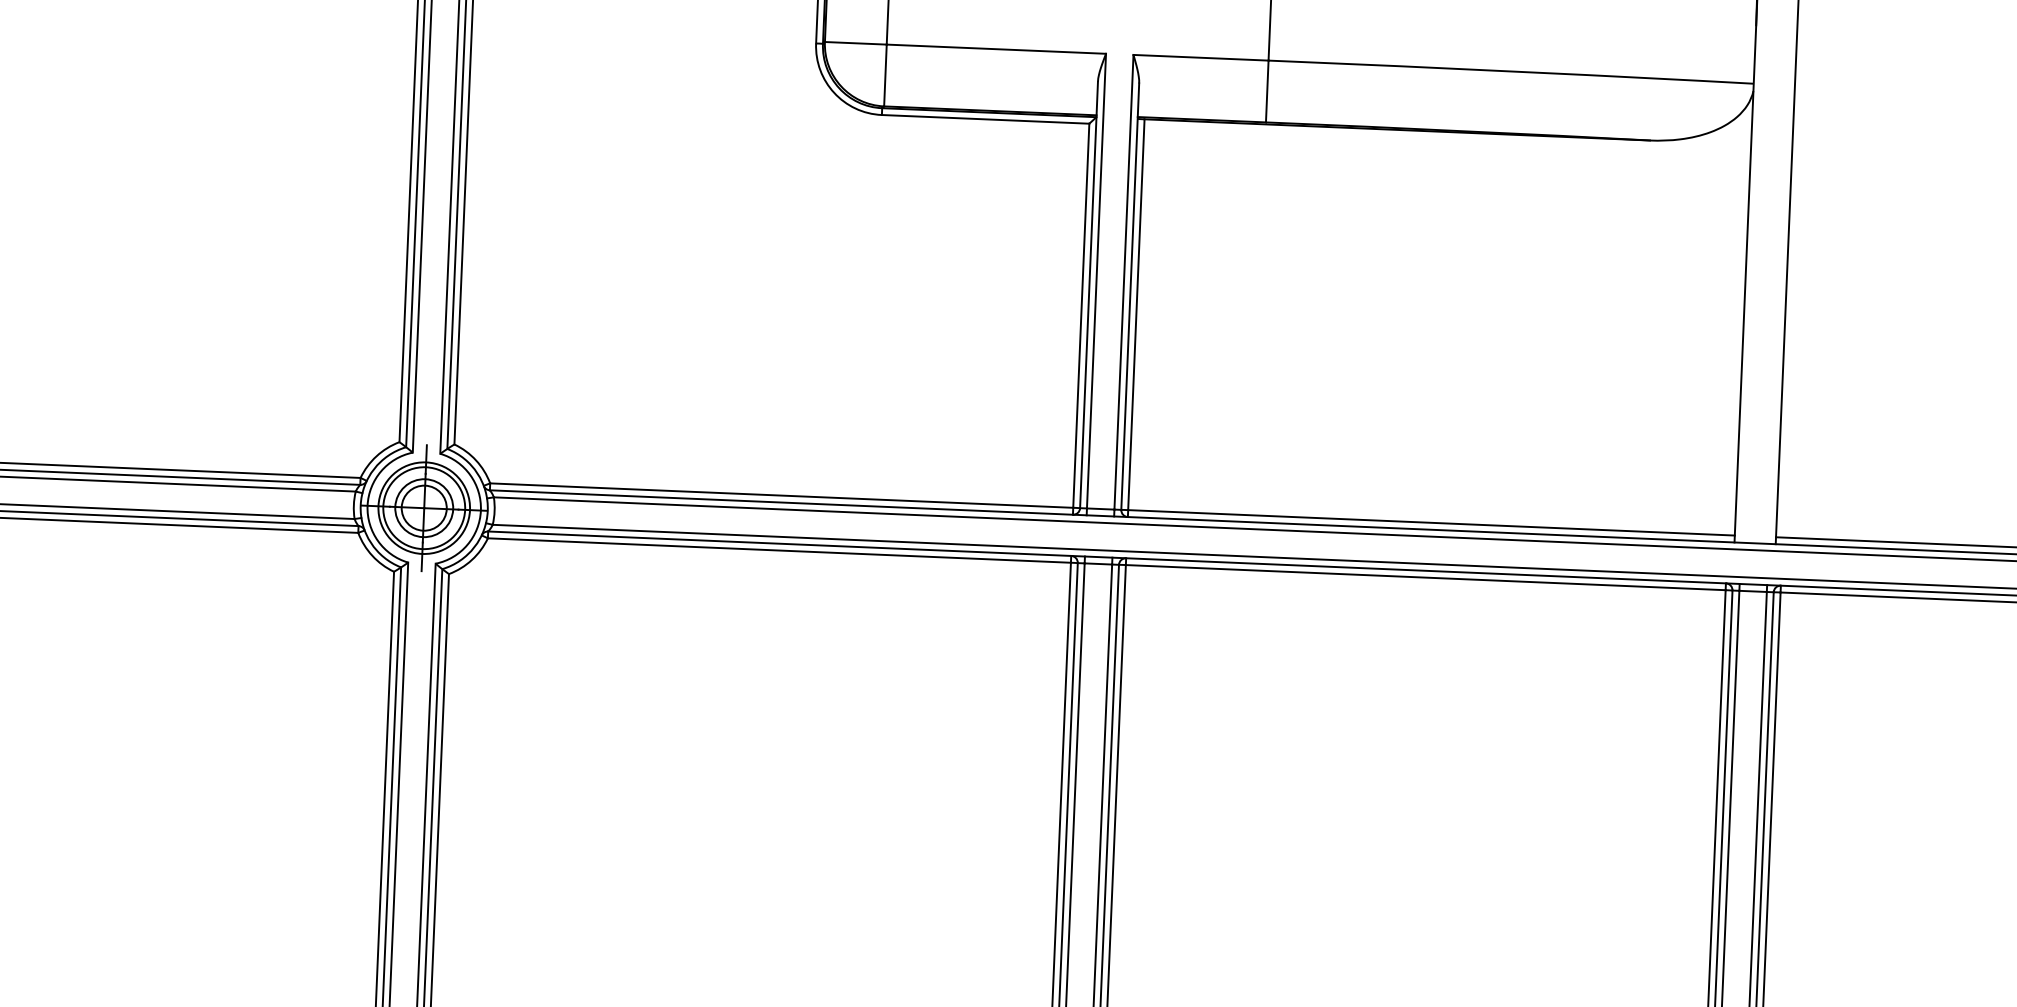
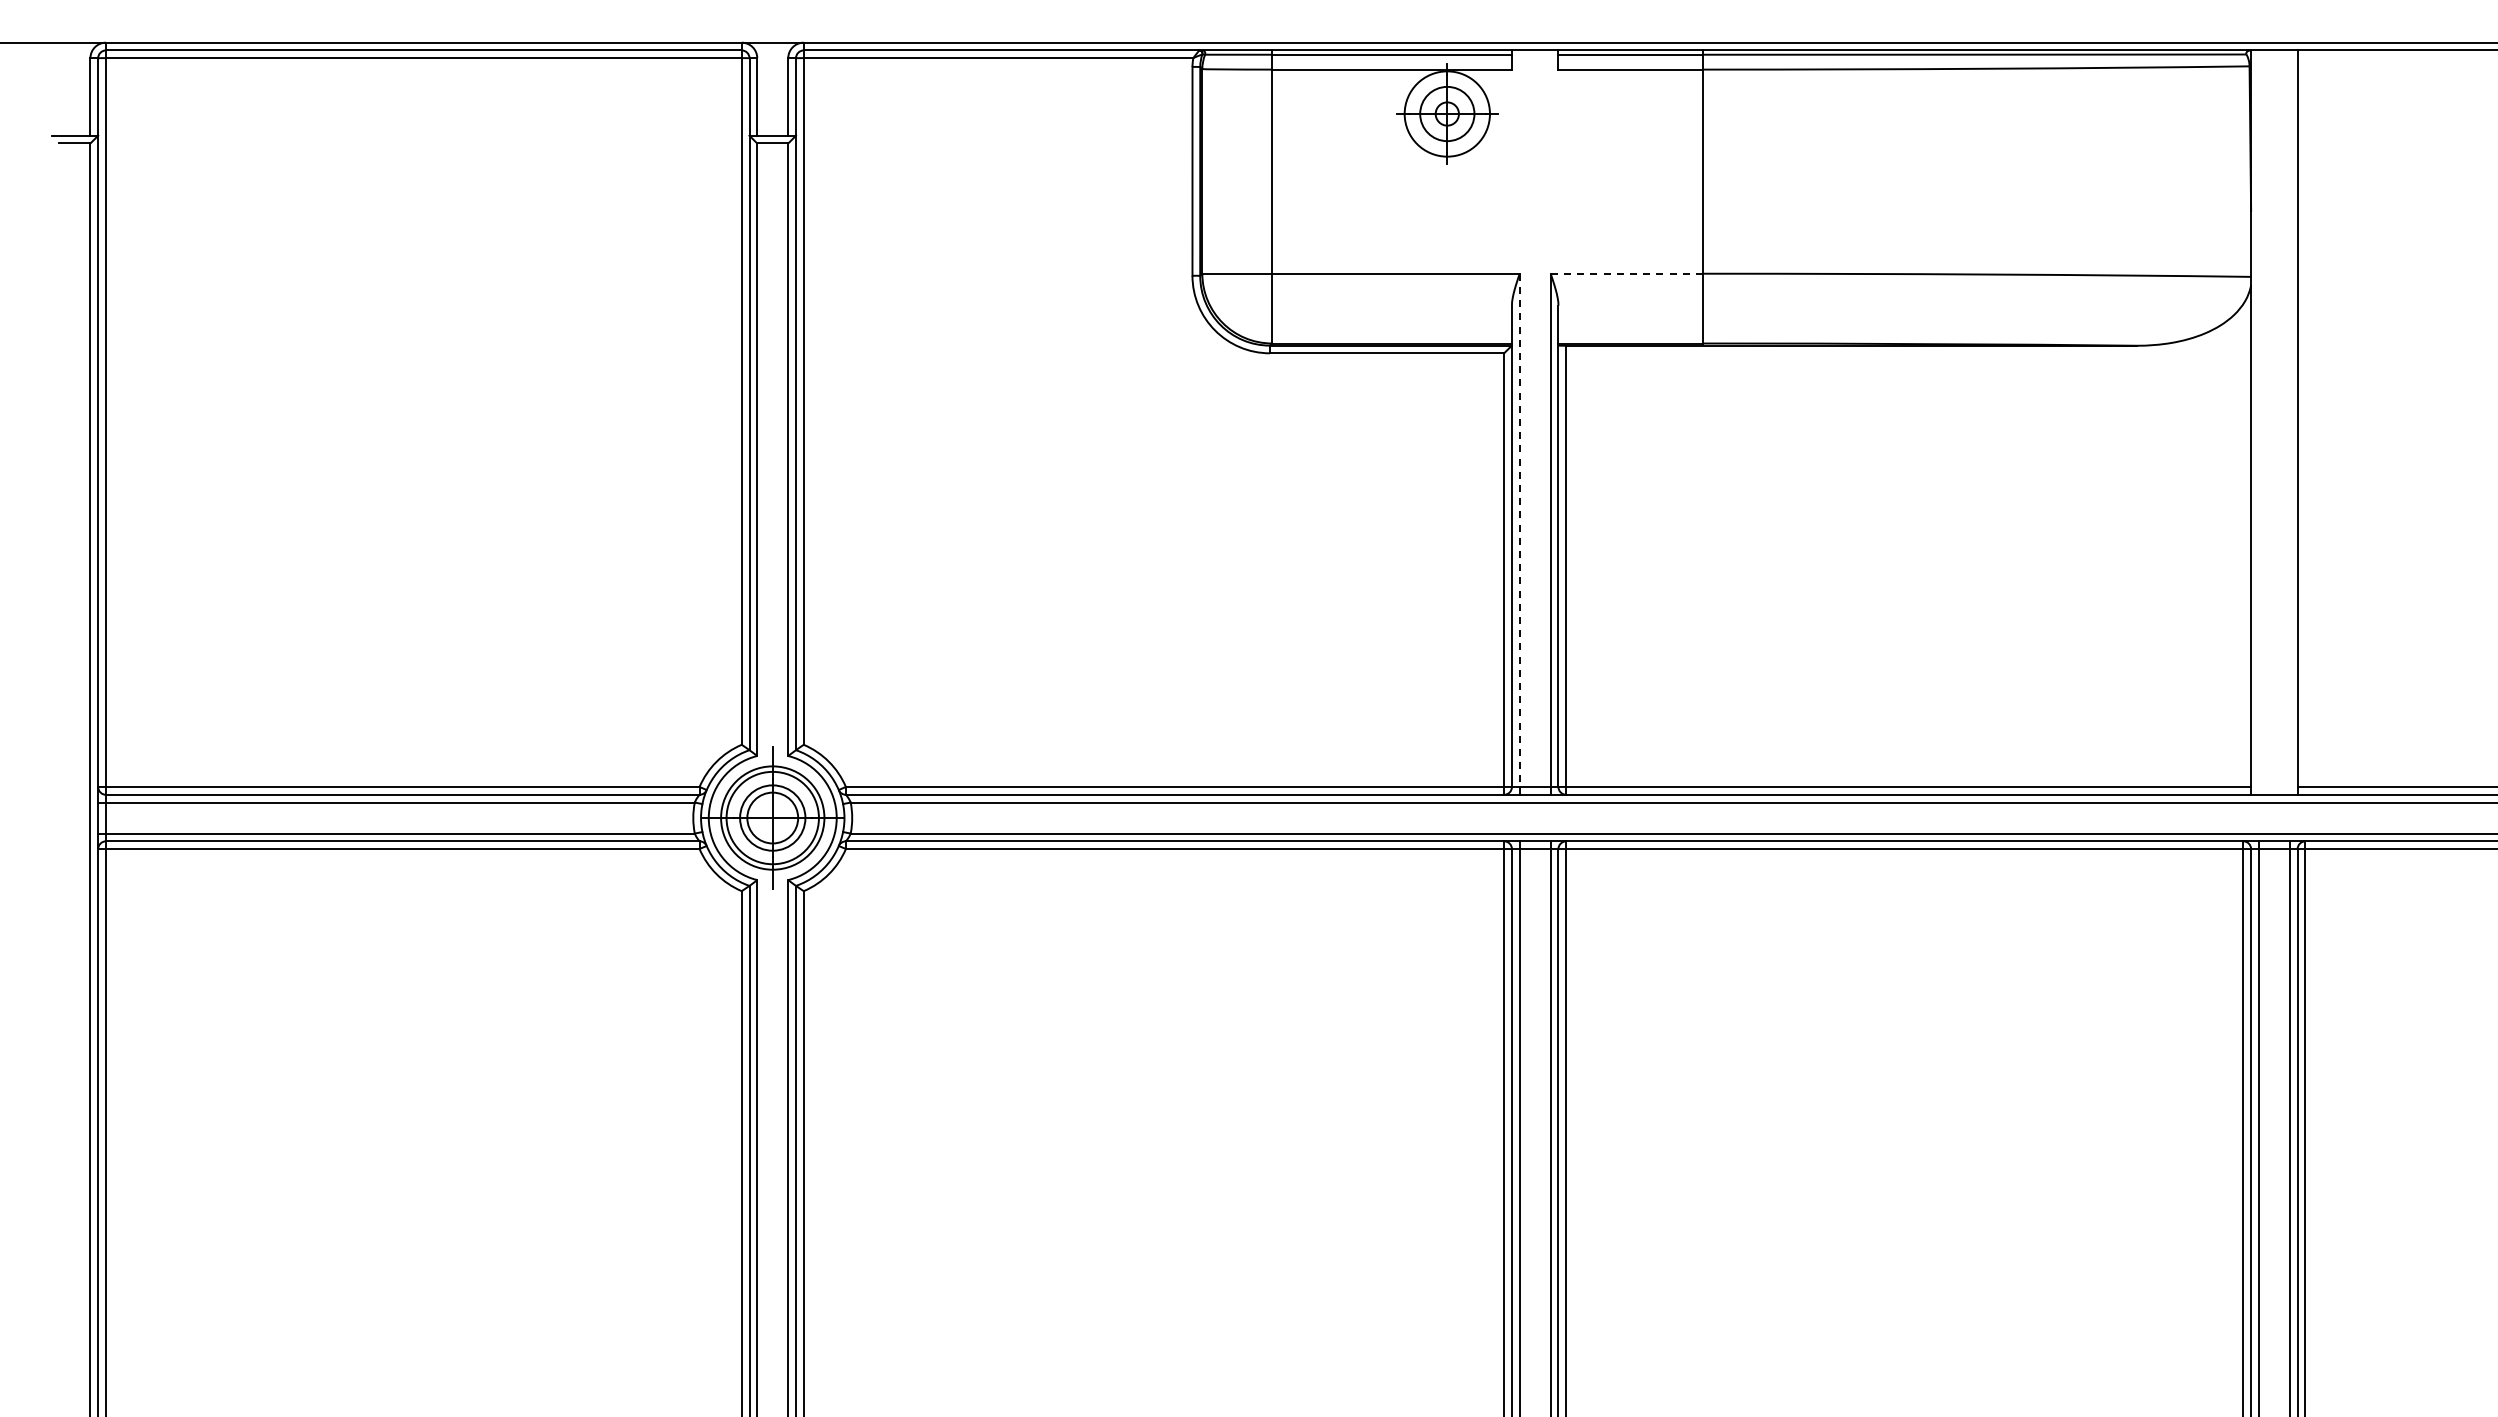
line: (1201, 57) -> (1627, 273), solid -> dashed
line: (1096, 281) -> (1519, 530), solid -> dashed

